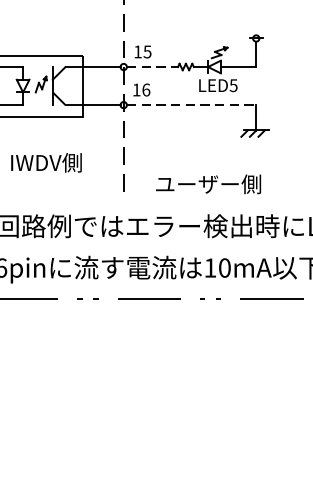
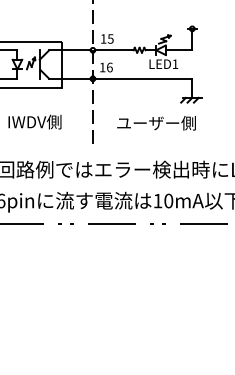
line: (151, 67) -> (113, 50), dashed -> solid
text: (233, 85) -> (175, 64), LED5 -> LED1
line: (191, 104) -> (143, 78), dashed -> solid
text: (208, 184) -> (156, 123), moved

